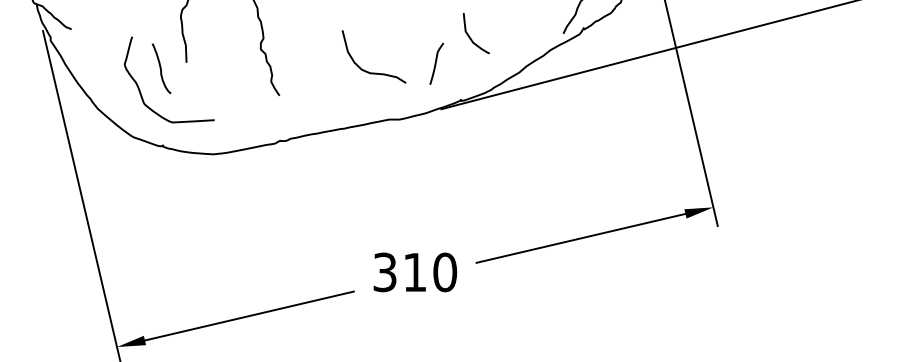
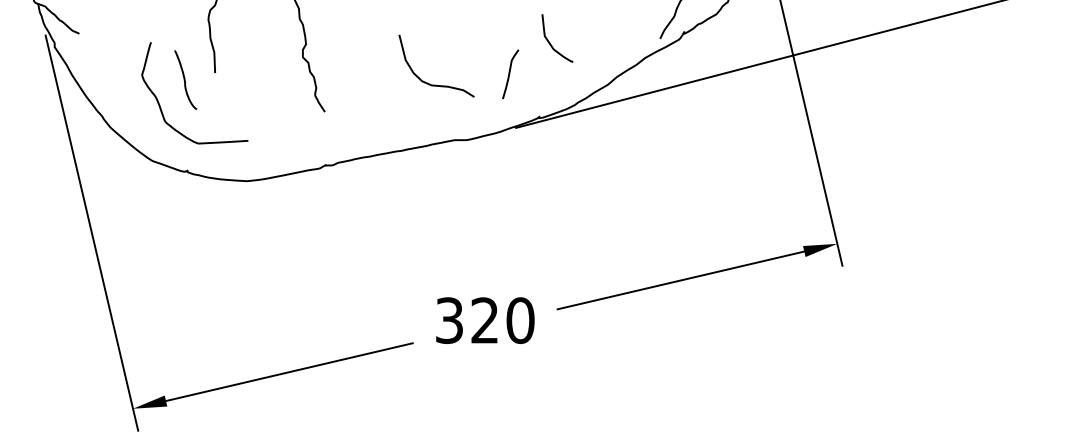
text: (414, 272) -> (484, 320), 310 -> 320

